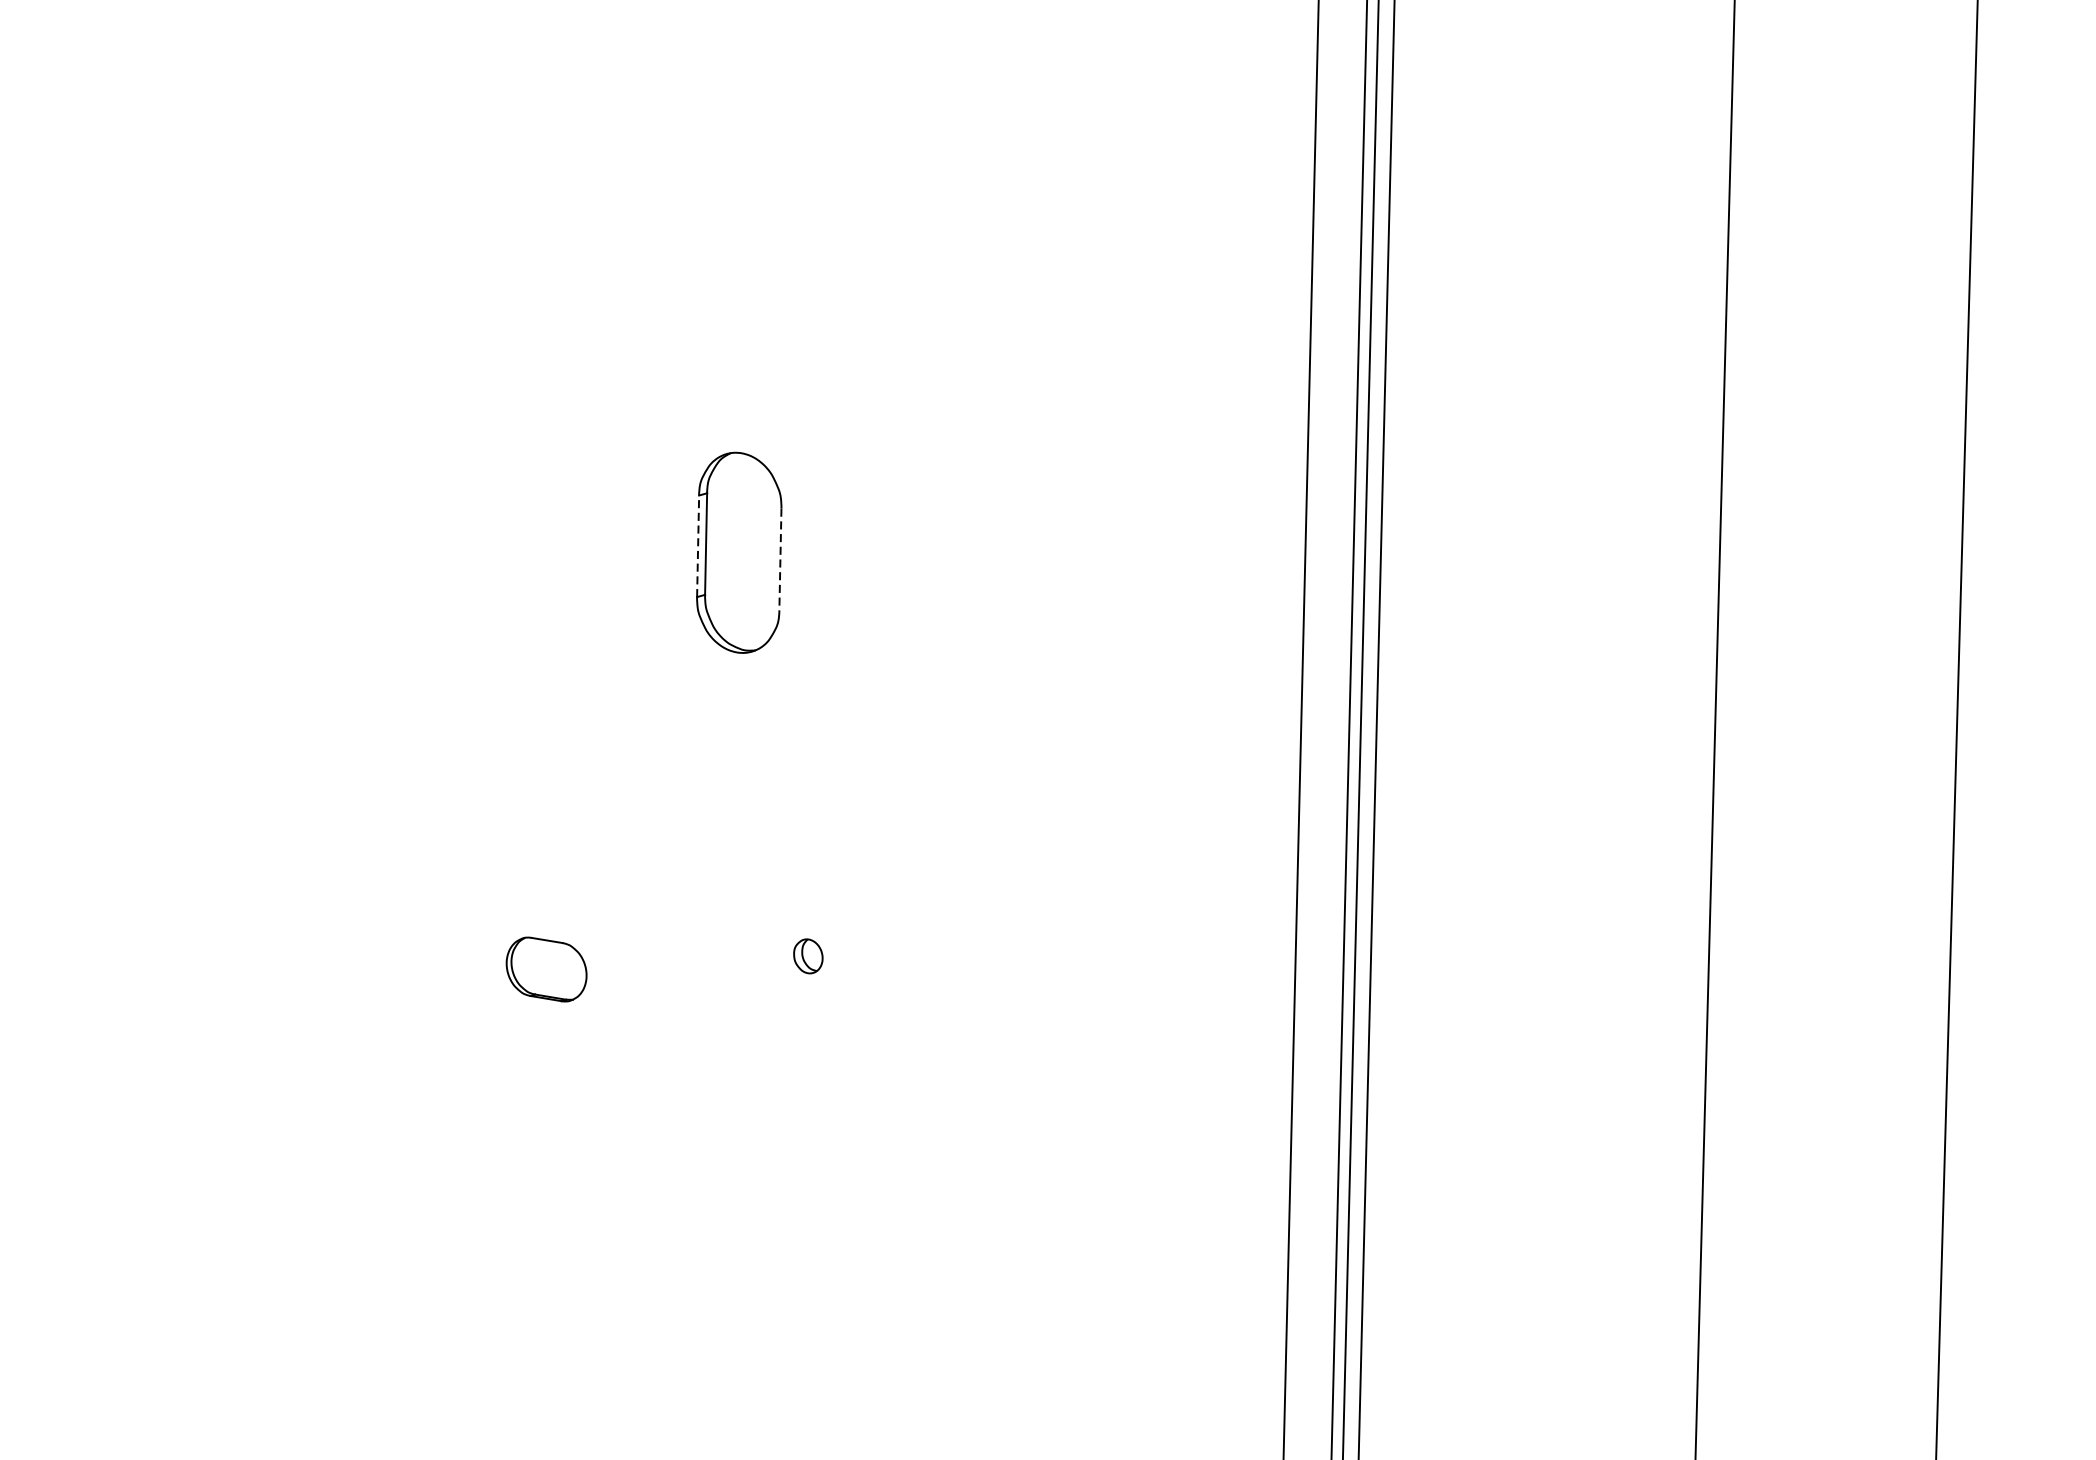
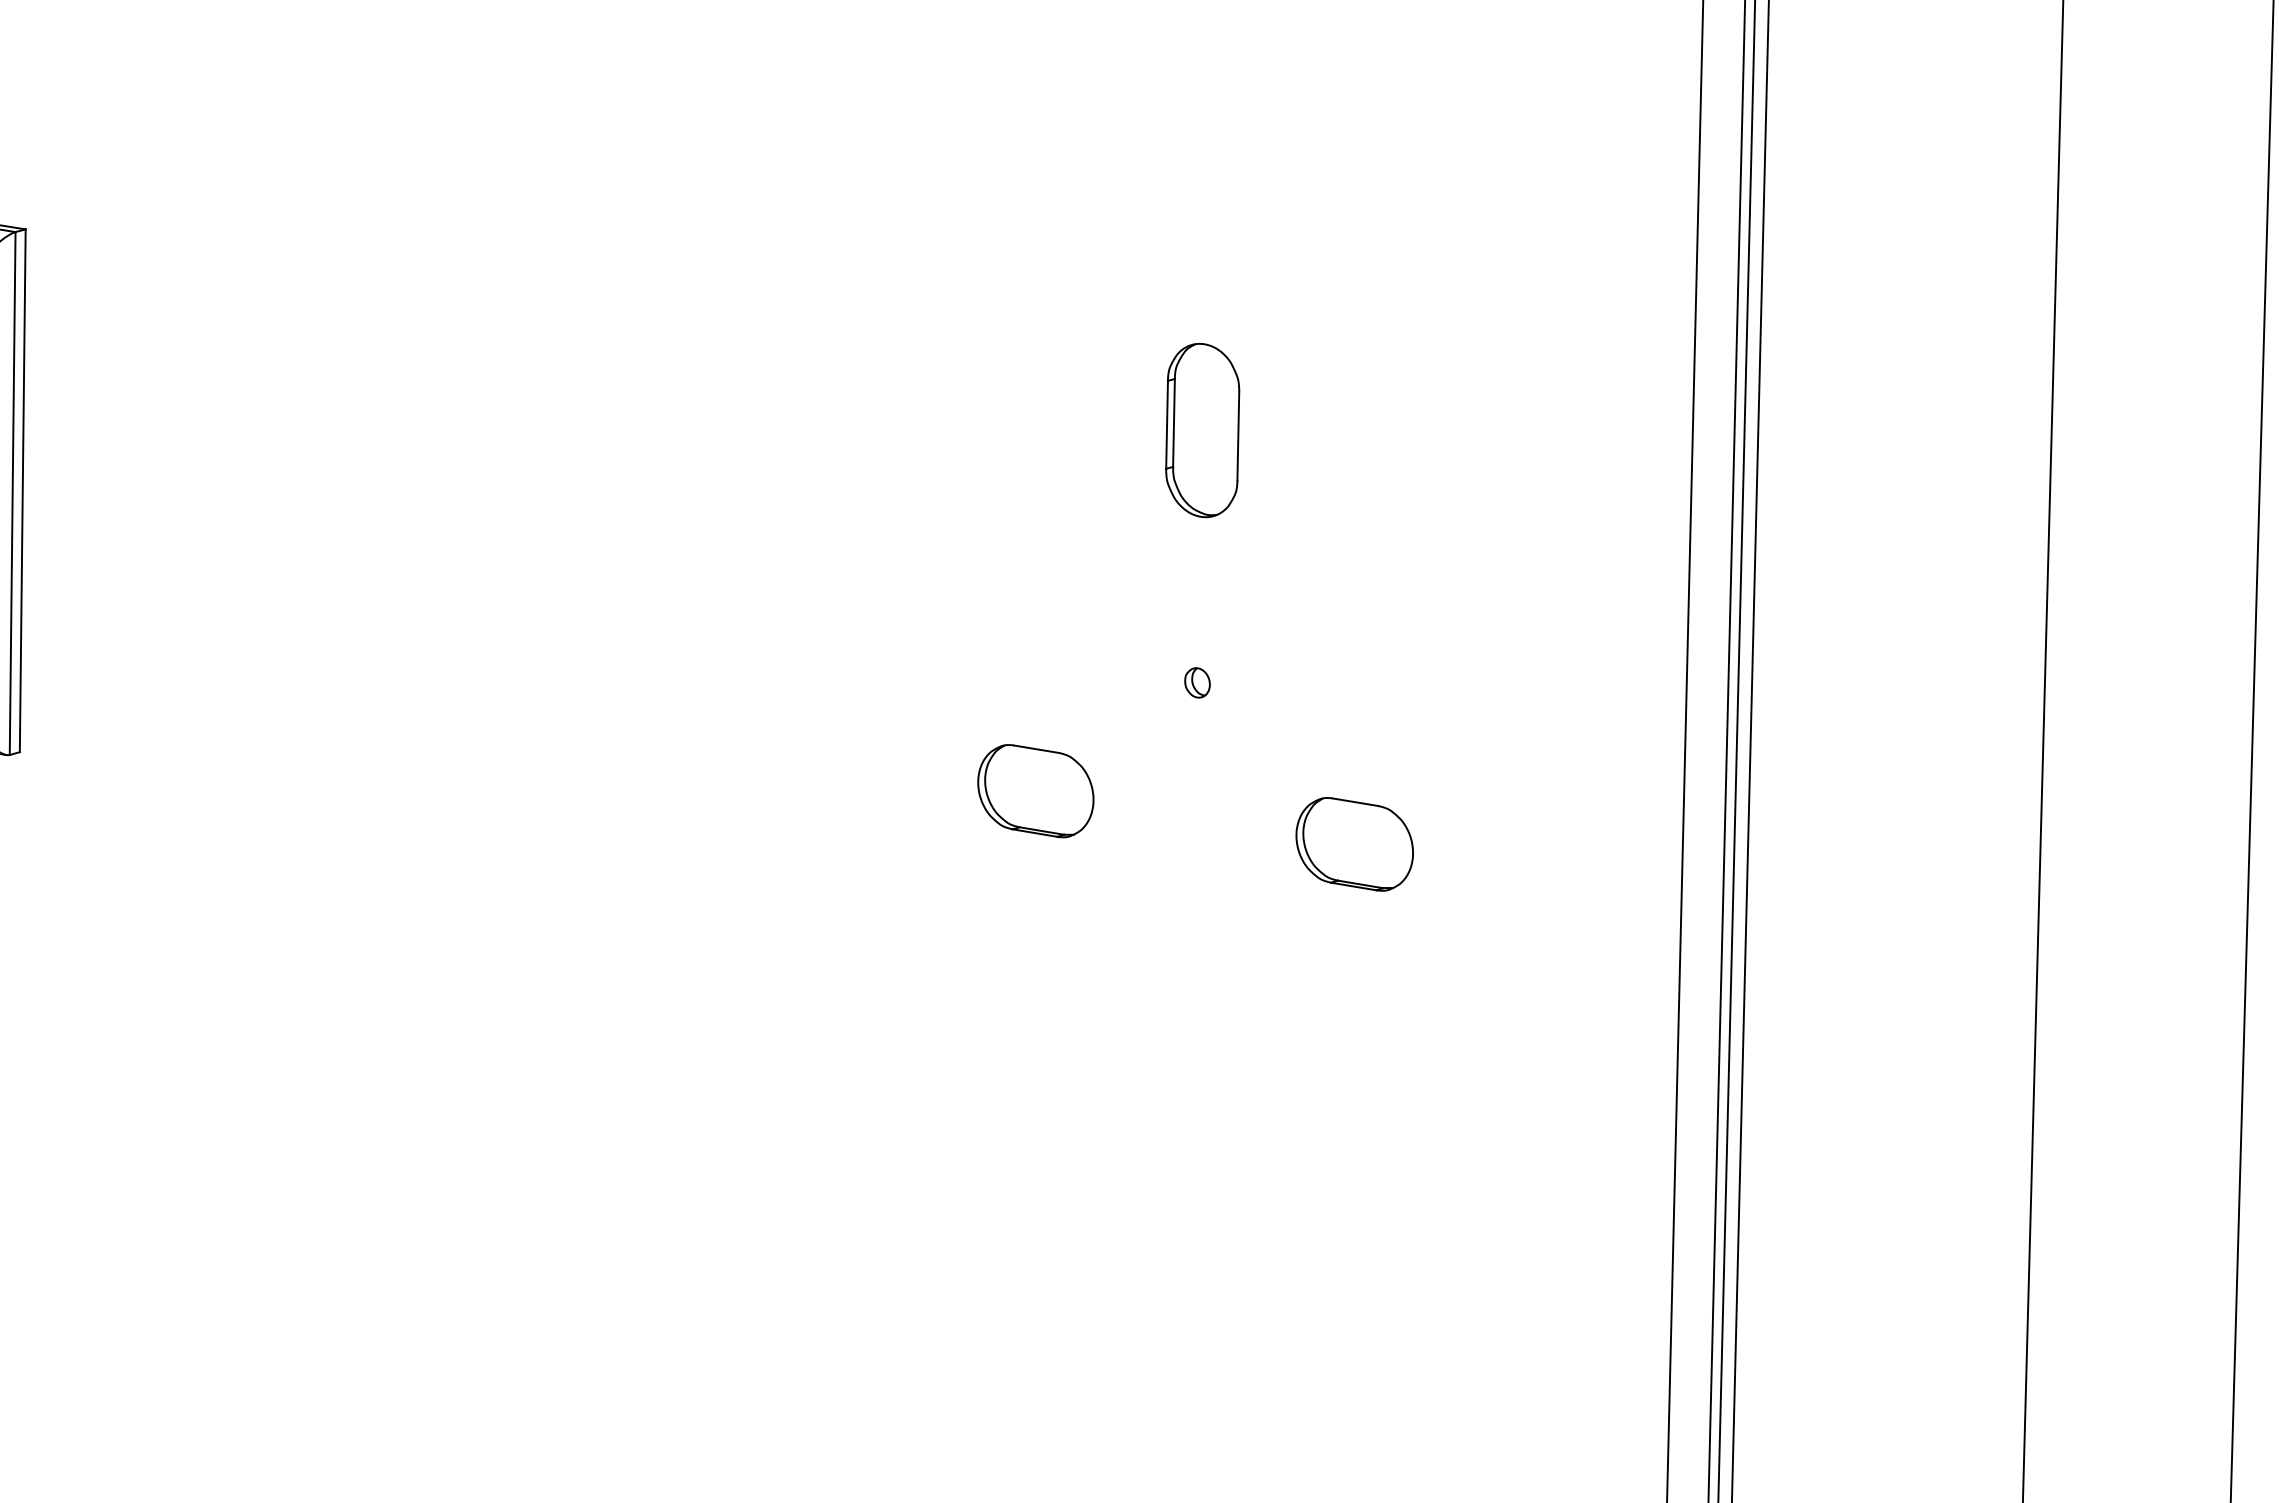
line: (698, 545) -> (1167, 424), dashed -> solid
line: (780, 559) -> (1238, 436), dashed -> solid
part: (808, 955) -> (1197, 682), moved
part: (546, 969) -> (1035, 791), size x1.67
part: (914, 1030) -> (1354, 844), added

